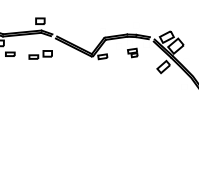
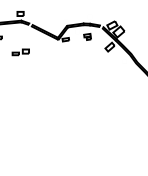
part: (40, 55) -> (20, 52), moved

